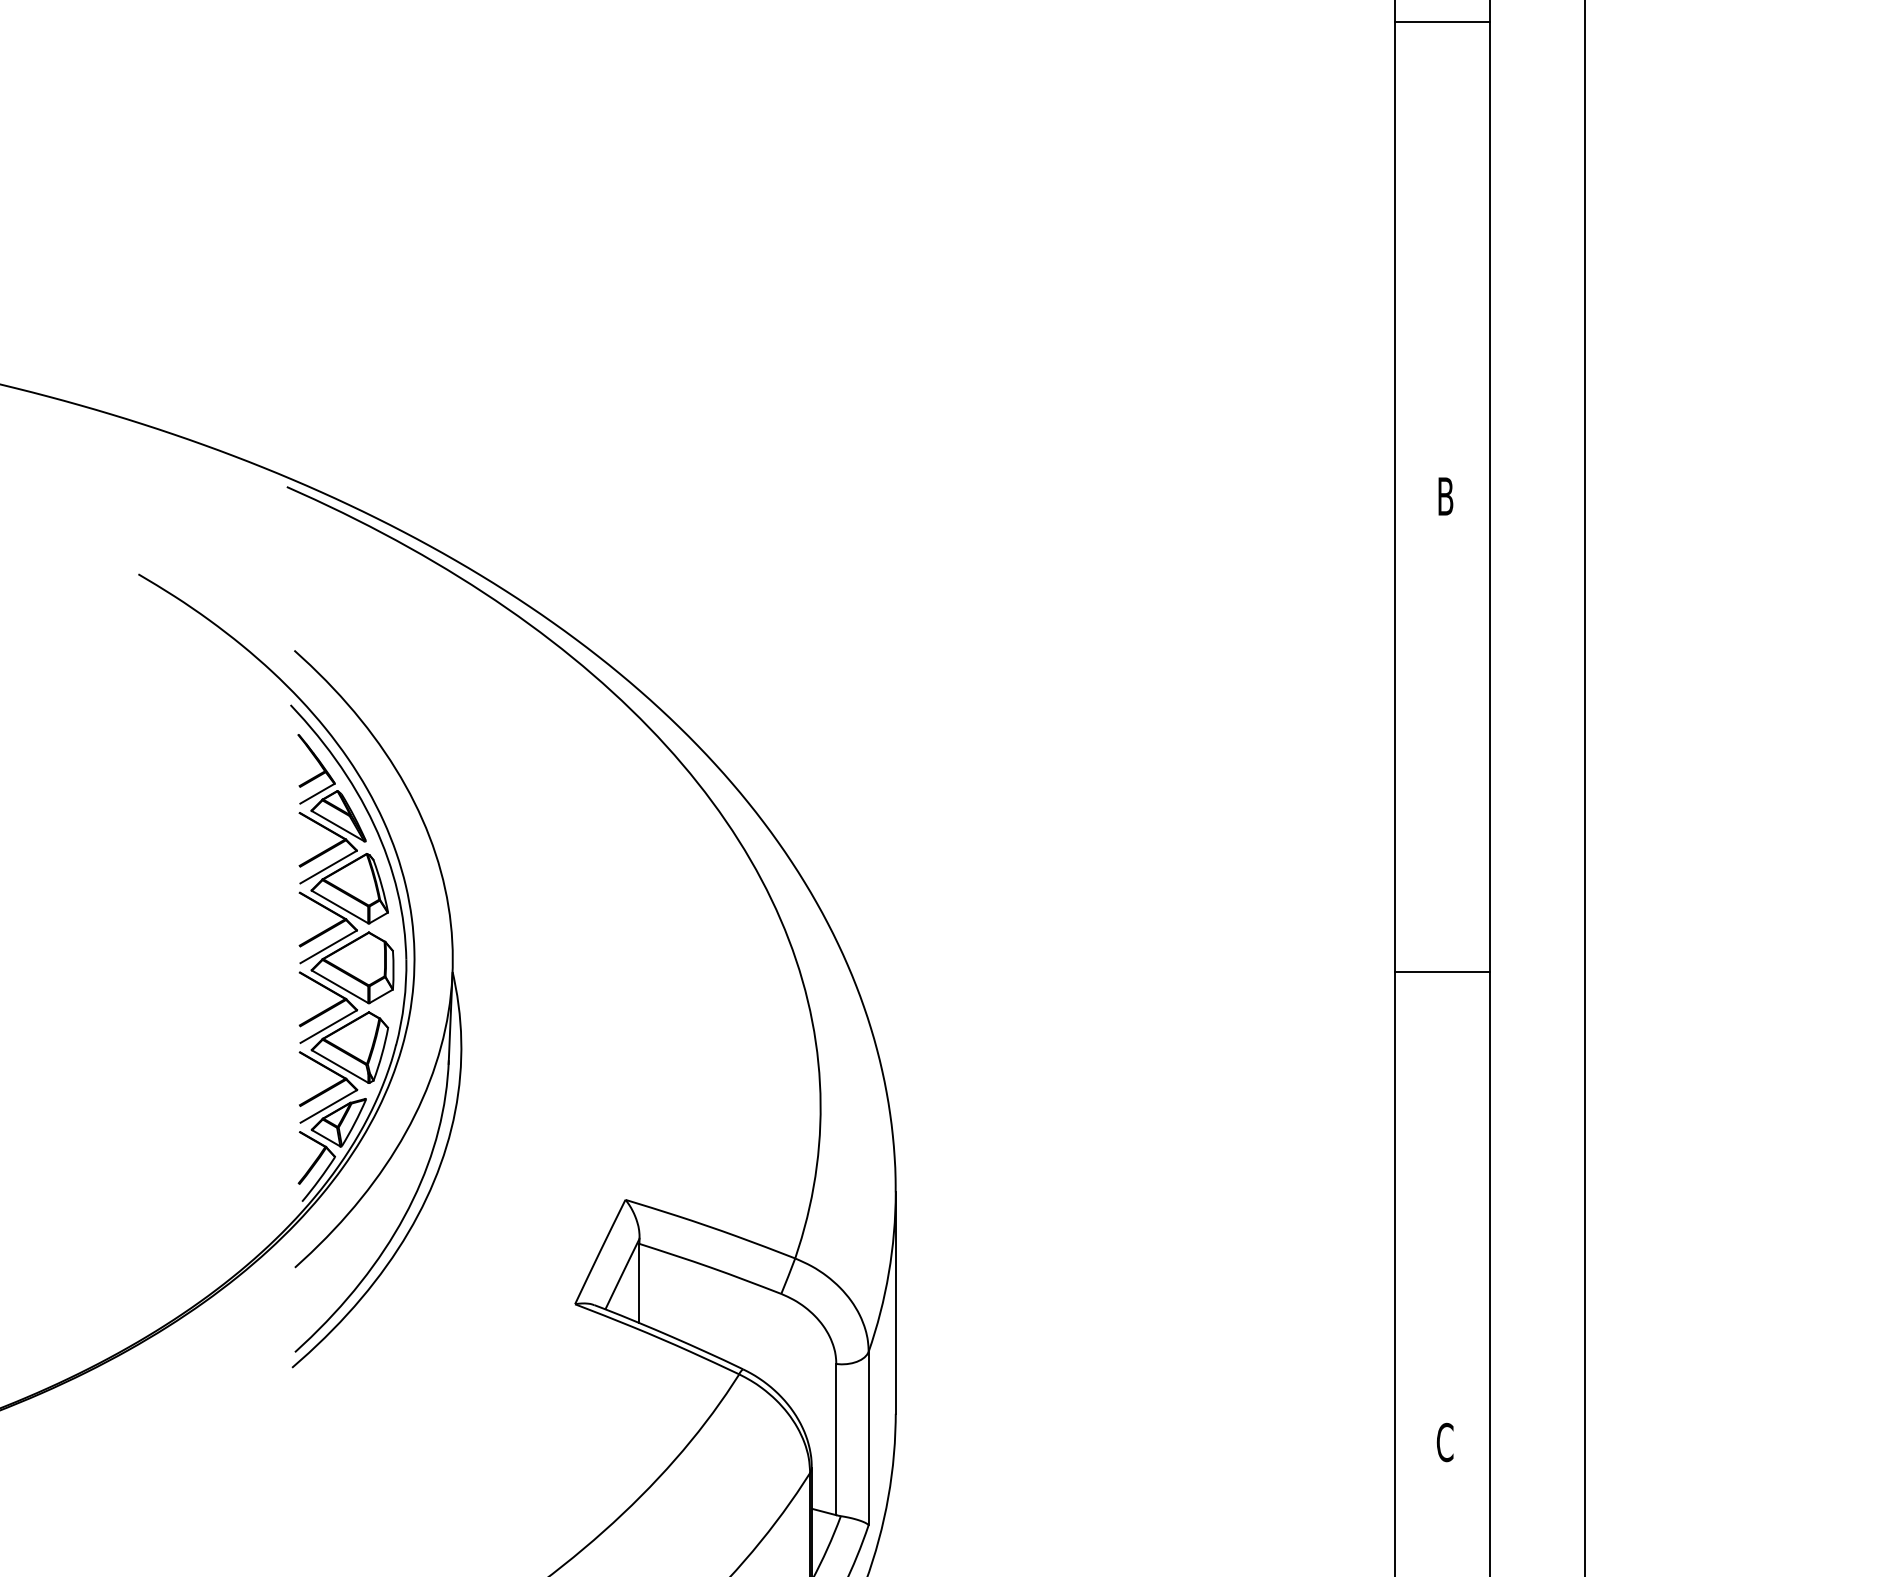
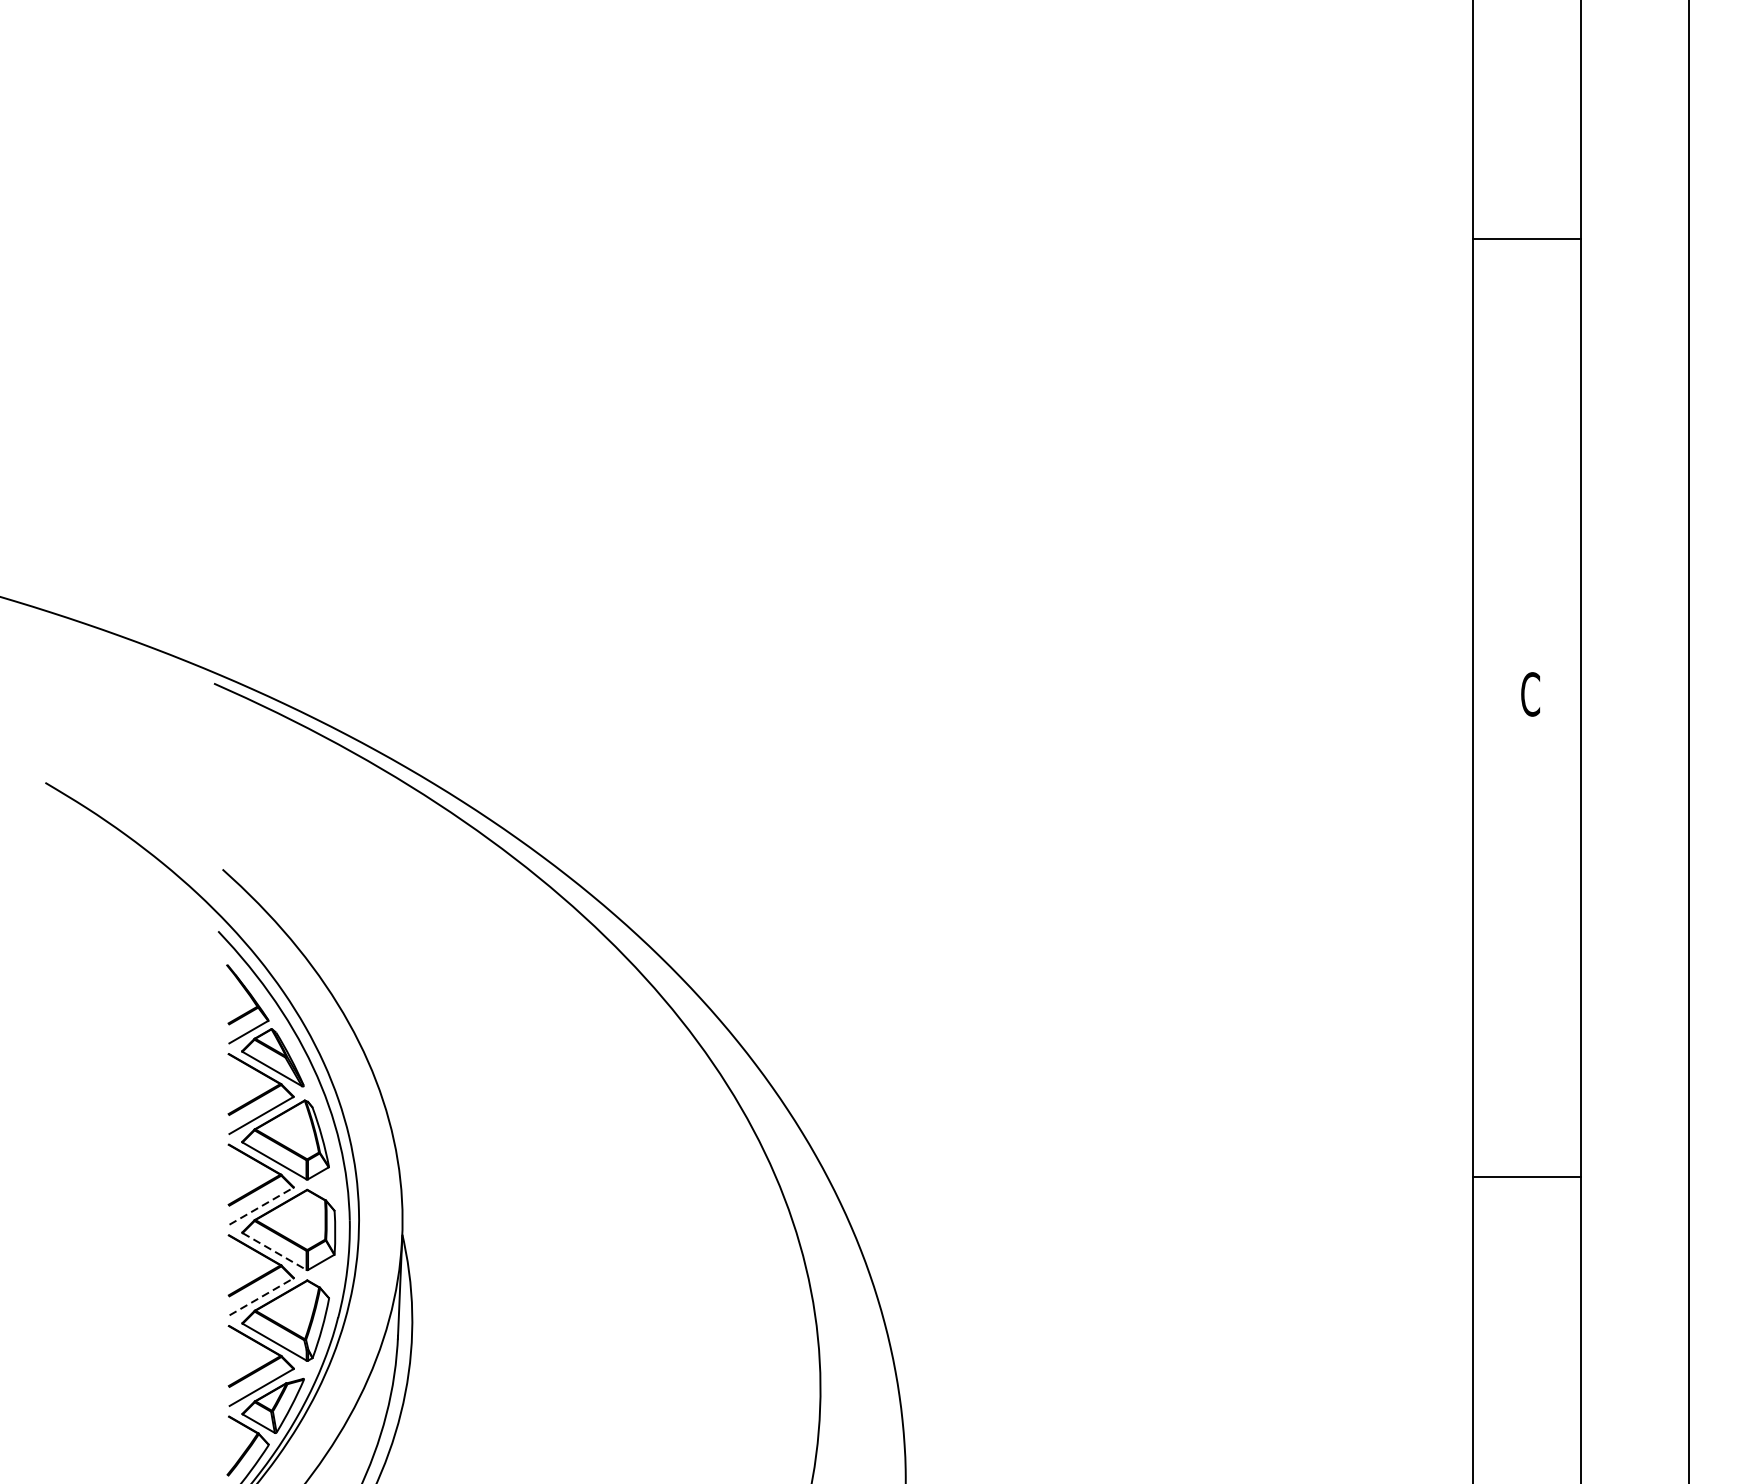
line: (1441, 21) -> (1525, 238), moved
text: (1445, 496) -> (1530, 694), B -> C
line: (329, 946) -> (262, 1205), solid -> dashed
line: (1441, 971) -> (1525, 1176), moved
line: (340, 987) -> (274, 1252), solid -> dashed
line: (329, 1026) -> (262, 1296), solid -> dashed

